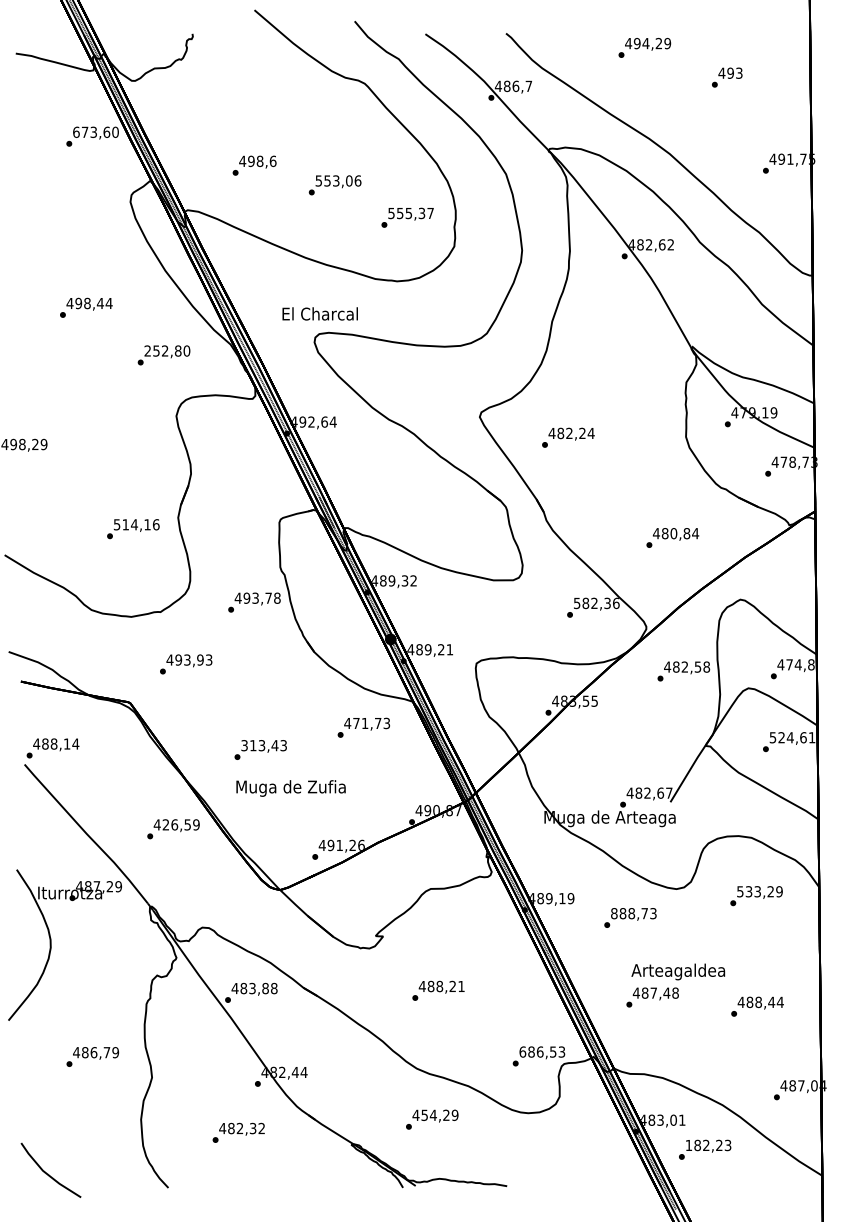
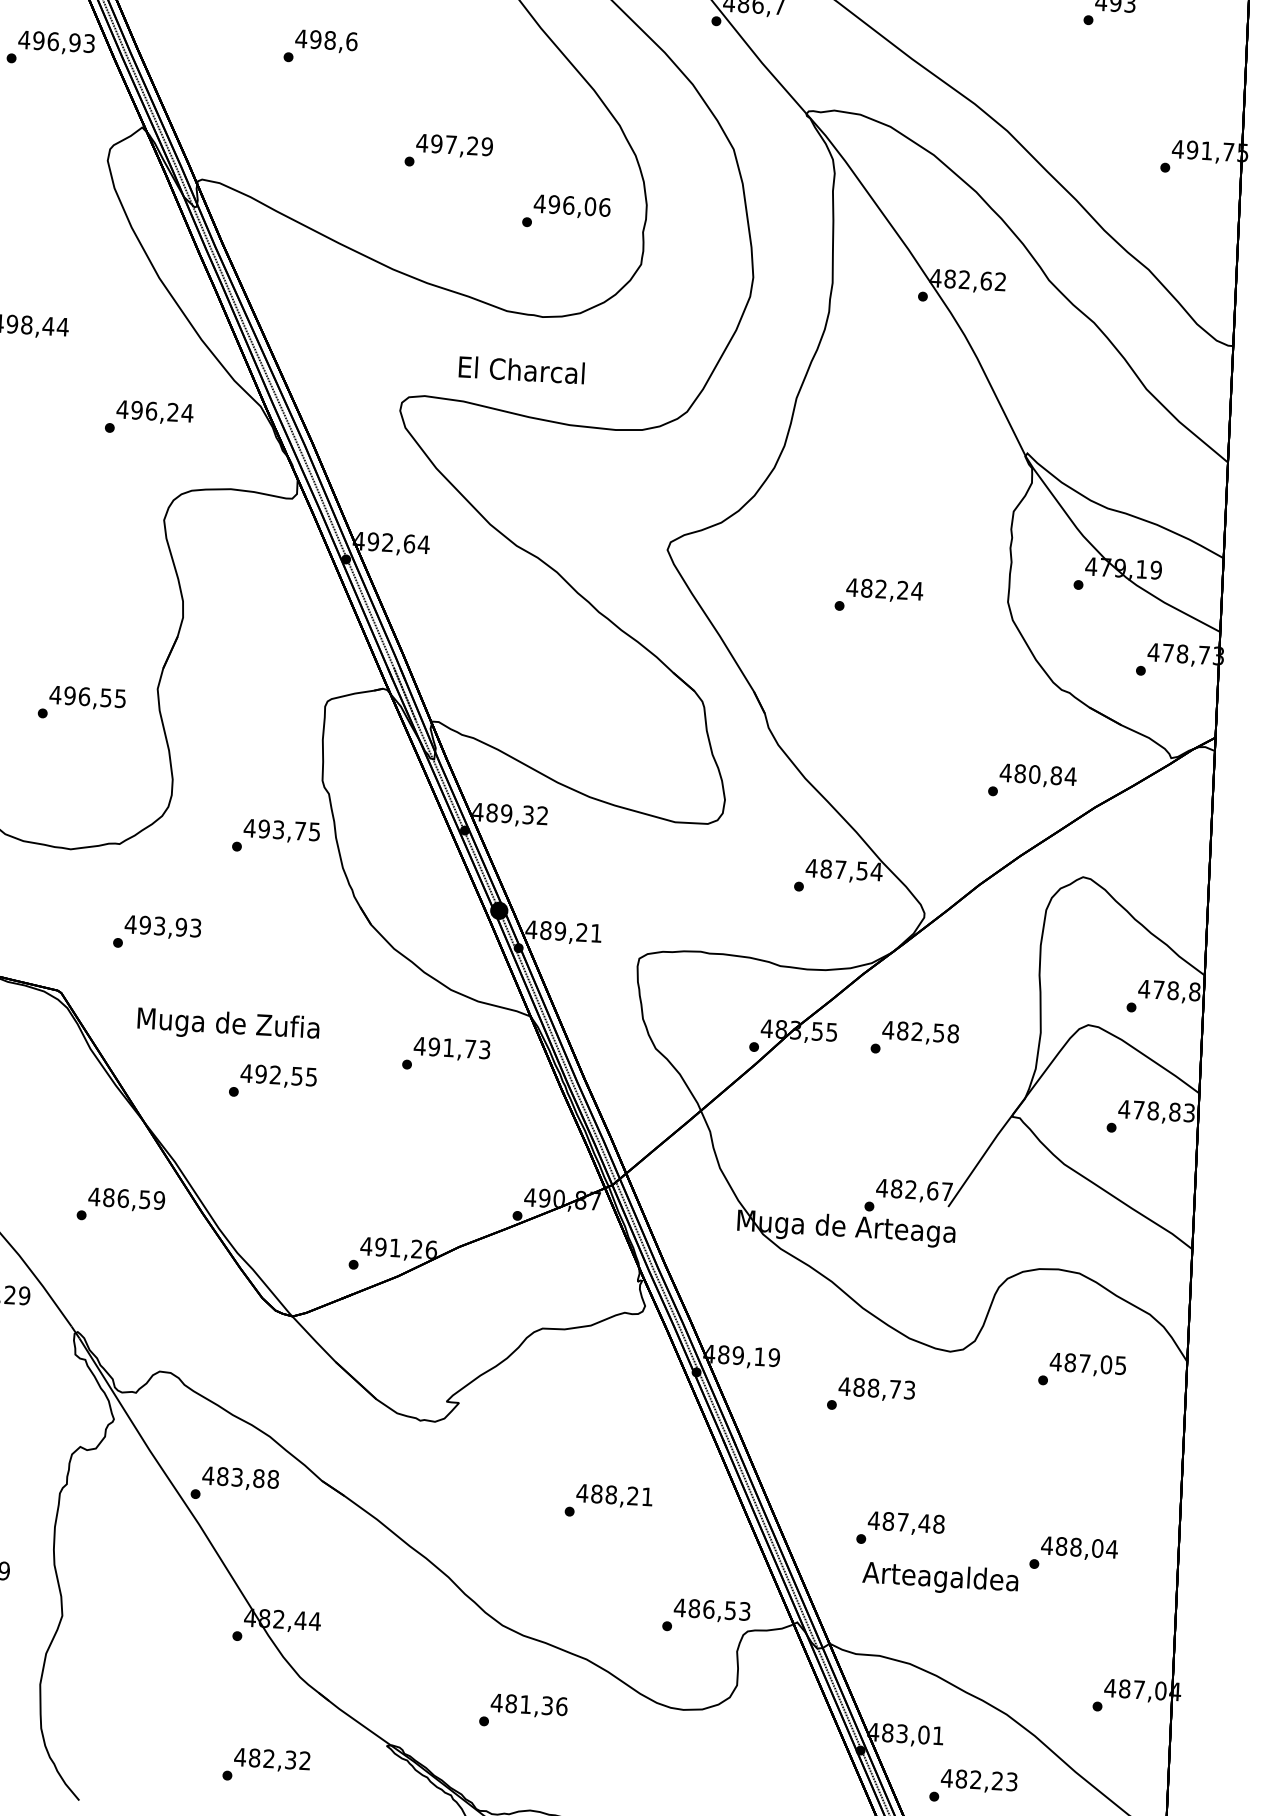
text: (95, 131) -> (56, 40), 673,60 -> 496,93
text: (254, 165) -> (320, 46), moved
text: (338, 180) -> (454, 144), 553,06 -> 497,29
text: (410, 213) -> (571, 205), 555,37 -> 496,06
text: (319, 313) -> (520, 369), moved
text: (167, 350) -> (155, 410), 252,80 -> 496,24
text: (568, 437) -> (879, 595), moved
text: (136, 524) -> (87, 696), 514,16 -> 496,55
text: (672, 537) -> (1032, 780), moved
text: (277, 597) -> (315, 830), 493,78 -> 493,75
text: (596, 603) -> (843, 870), 582,36 -> 487,54
text: (797, 664) -> (1171, 990), 474,8 -> 478,8
text: (683, 671) -> (914, 1038), moved
text: (356, 723) -> (434, 1047), 471,73 -> 491,73
text: (792, 737) -> (1156, 1110), 524,61 -> 478,83
text: (263, 745) -> (278, 1074), 313,43 -> 492,55
text: (290, 788) -> (227, 1025), moved
text: (165, 824) -> (108, 1197), 426,59 -> 486,59
text: (759, 891) -> (1087, 1363), 533,29 -> 487,05
text: (613, 913) -> (843, 1386), 888,73 -> 488,73
text: (678, 971) -> (940, 1578), moved
text: (438, 990) -> (608, 1501), moved
text: (771, 1002) -> (1097, 1548), 488,44 -> 488,04
text: (522, 1051) -> (679, 1606), 686,53 -> 486,53
text: (439, 1114) -> (535, 1703), 454,29 -> 481,36
text: (238, 1132) -> (266, 1765), moved
text: (688, 1145) -> (946, 1778), 182,23 -> 482,23

